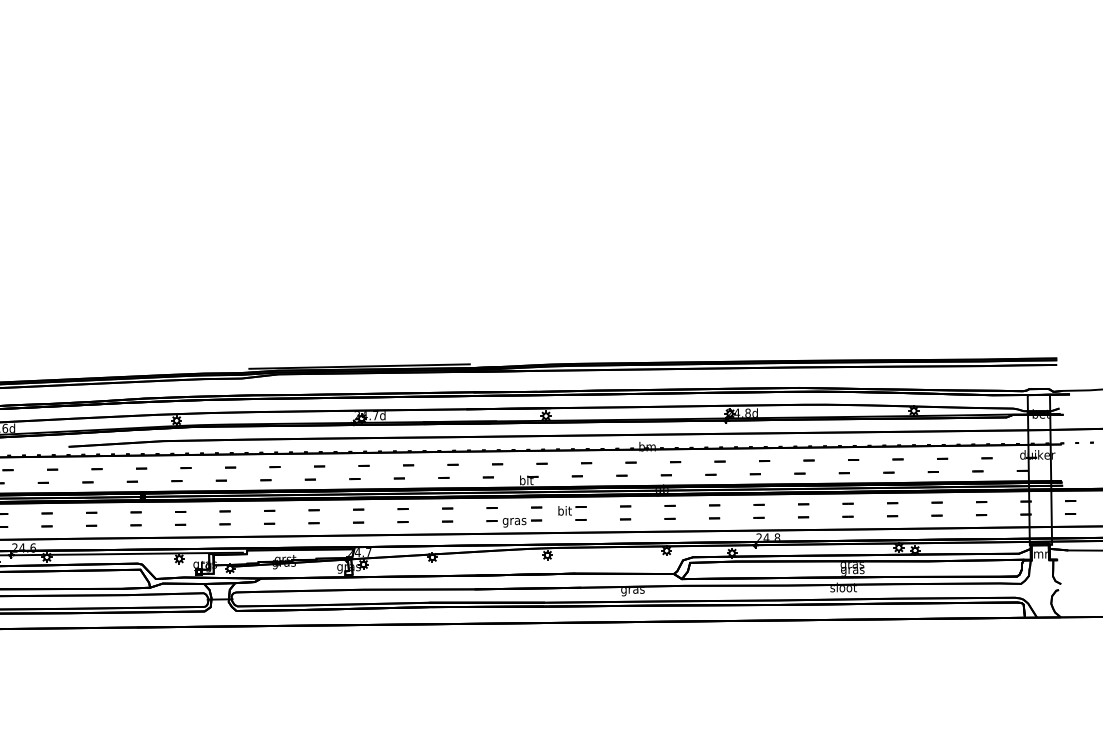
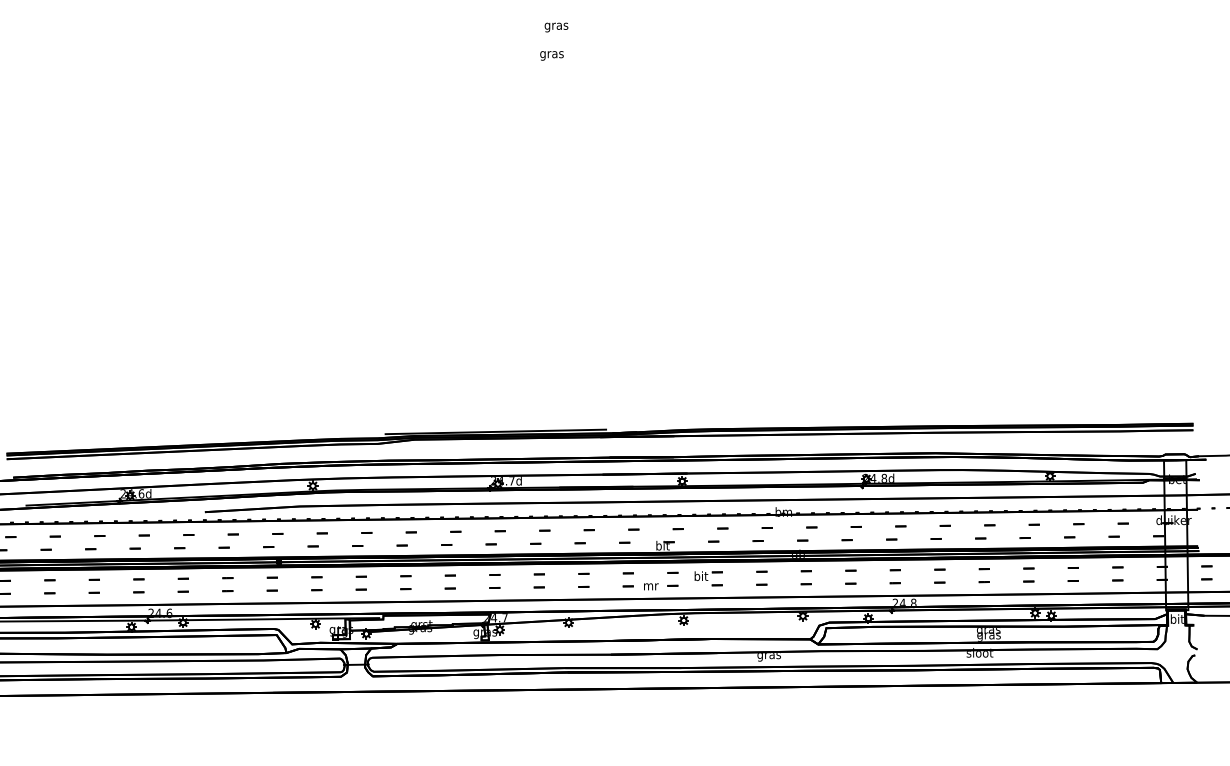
text: (514, 522) -> (650, 587), gras -> mr
text: (1040, 553) -> (1176, 618), mr -> bit

